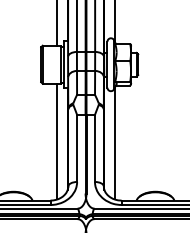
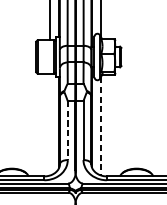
line: (57, 141) -> (50, 124), removed
line: (114, 143) -> (100, 126), solid -> dashed
line: (77, 148) -> (68, 130), solid -> dashed

